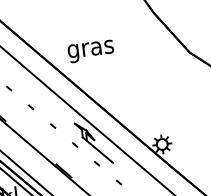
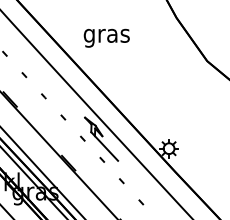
text: (90, 50) -> (106, 37), moved

